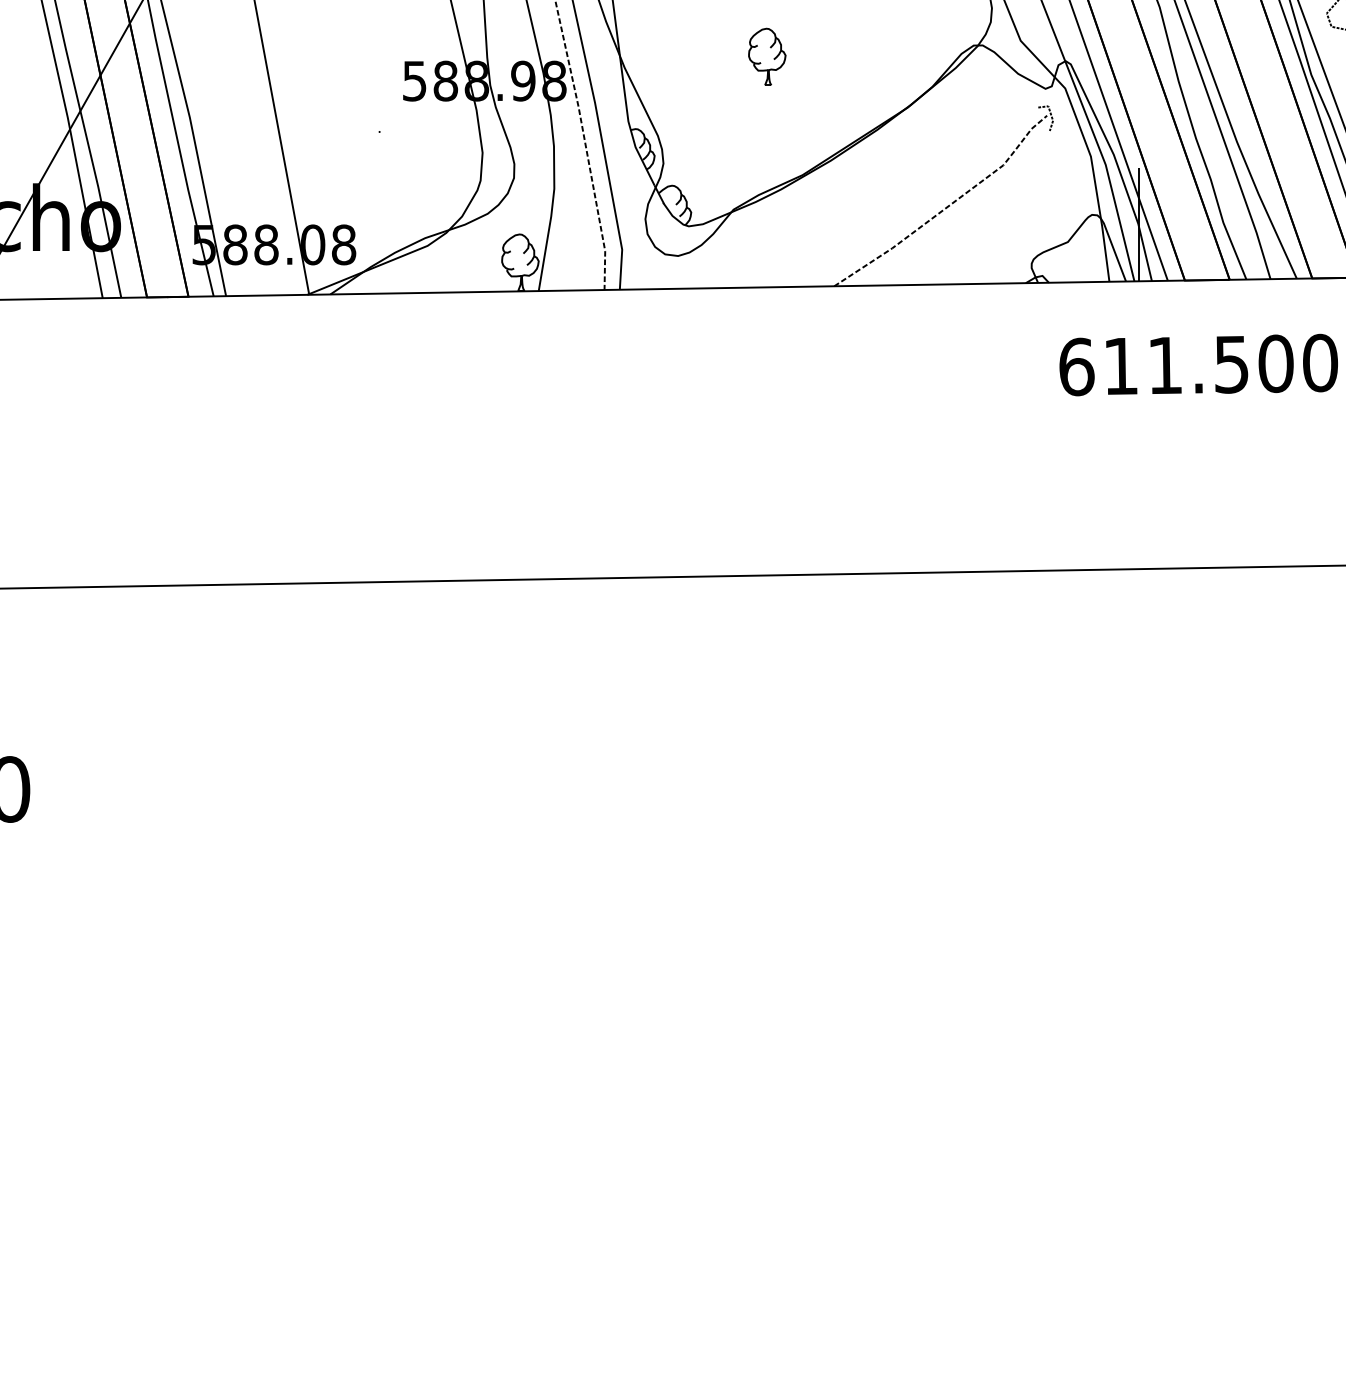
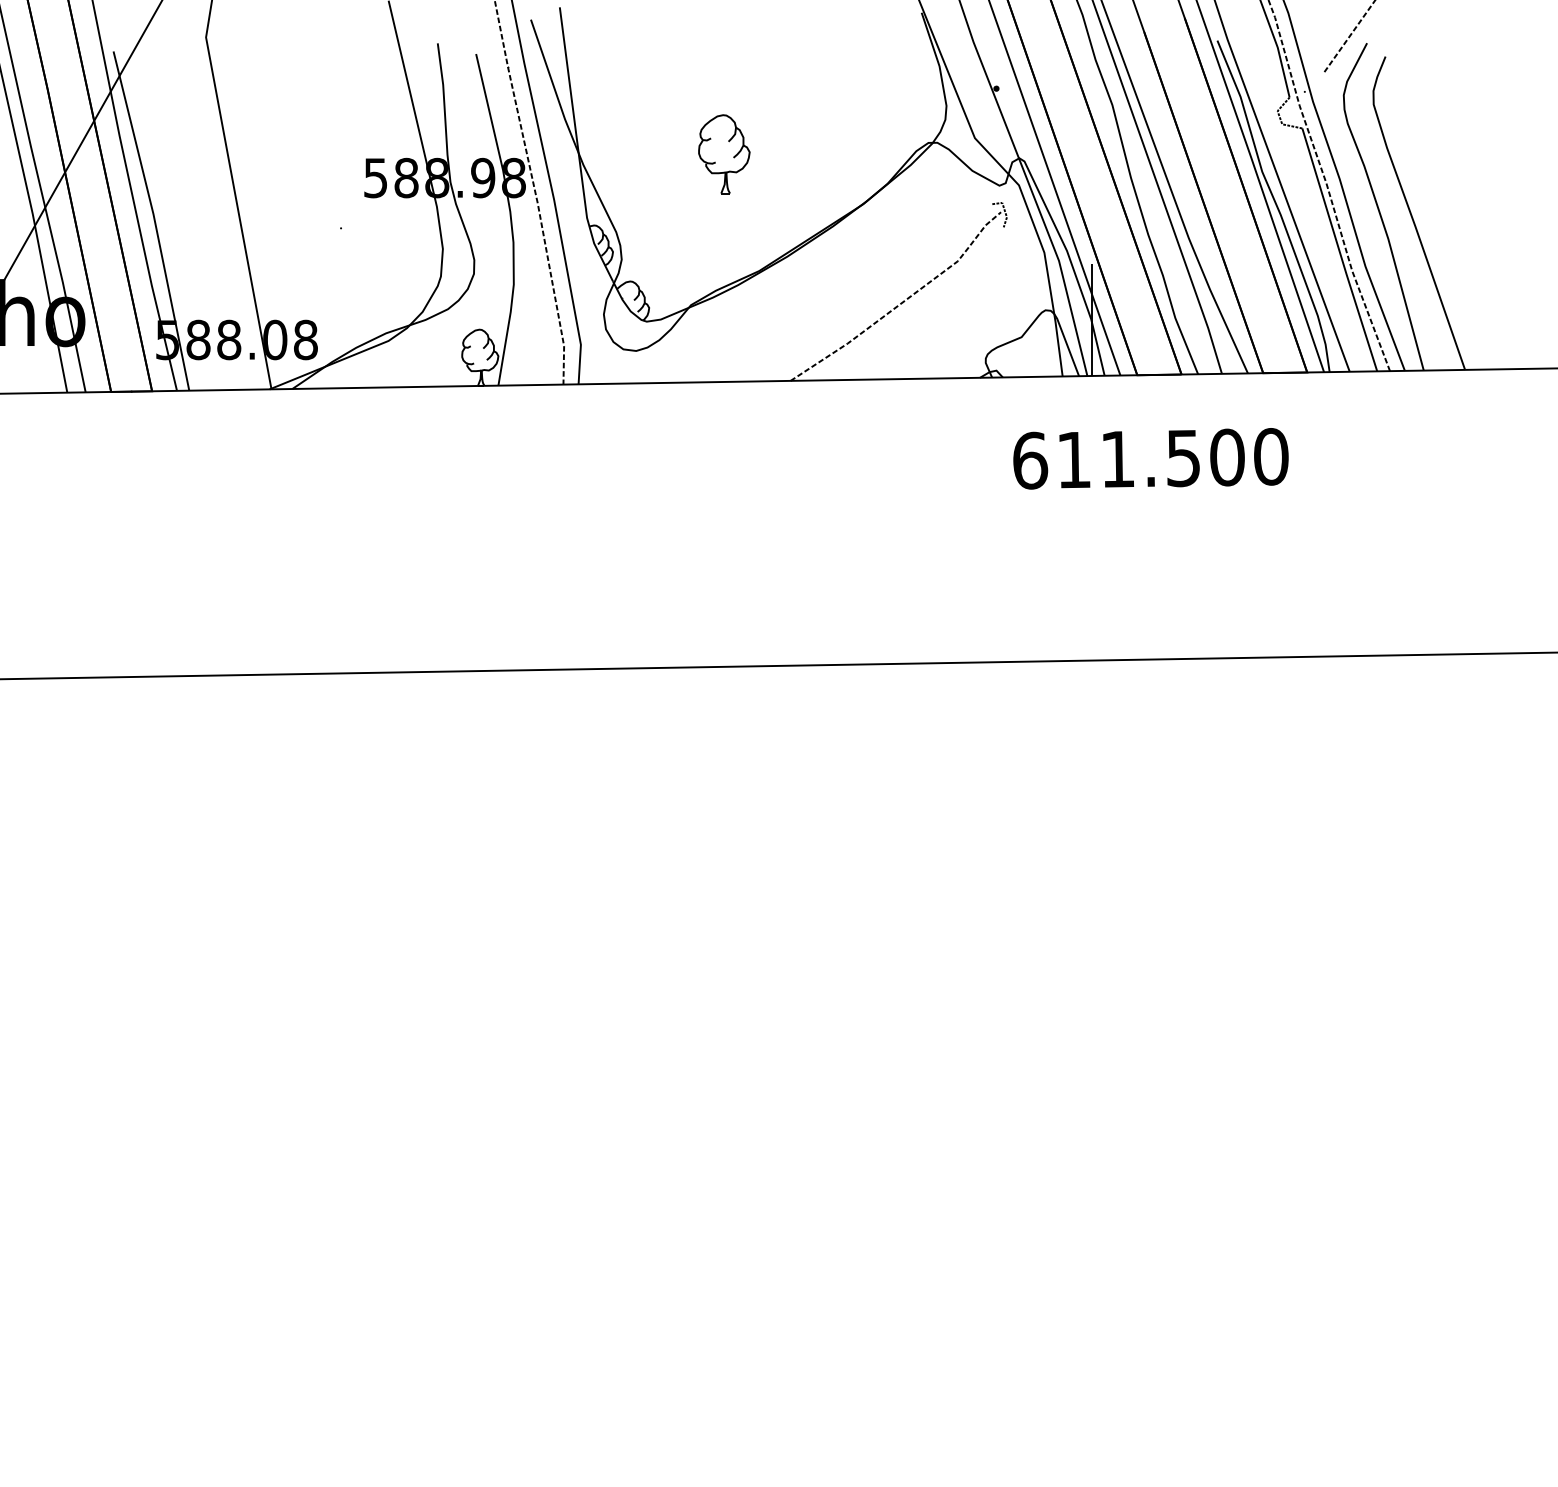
part: (767, 56) -> (724, 153), size x1.4

